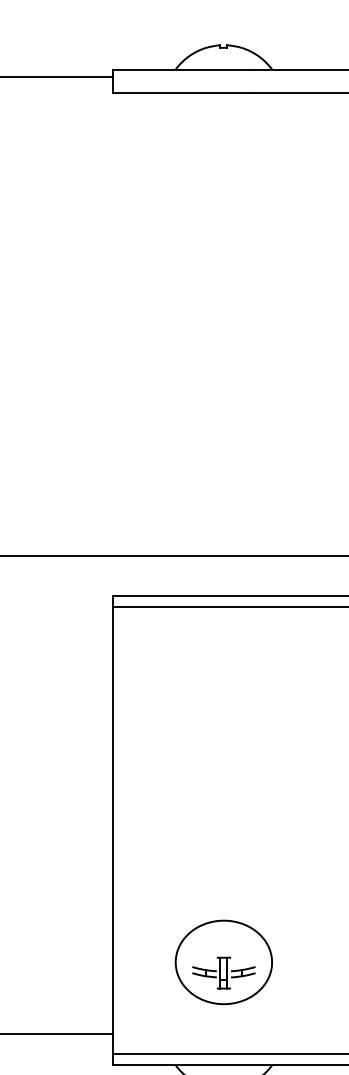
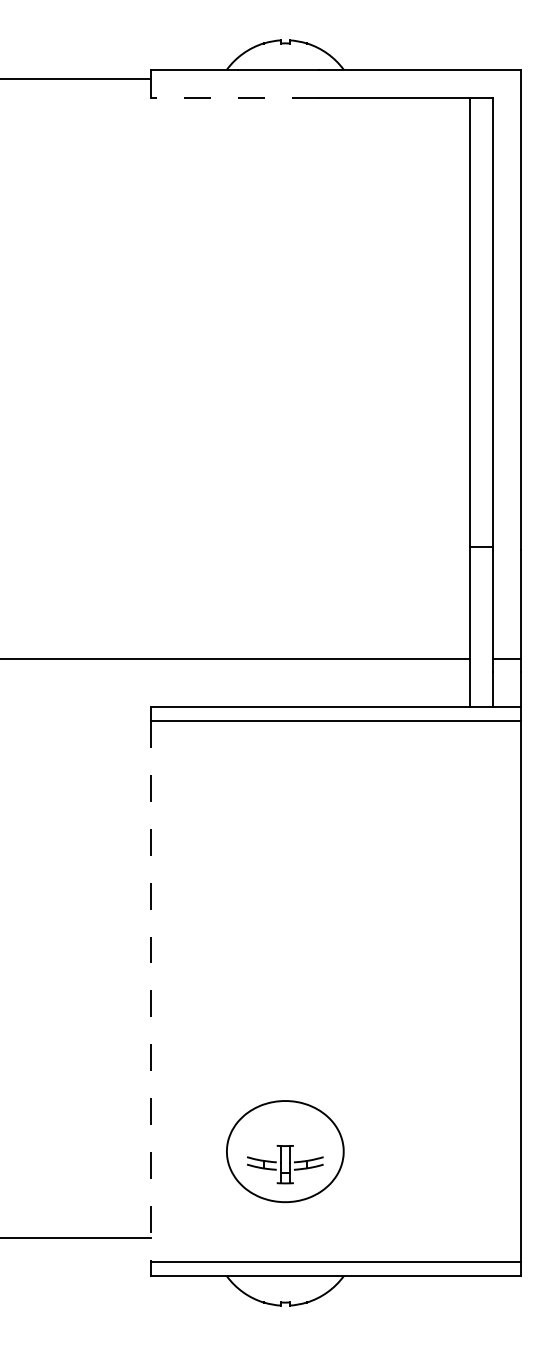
line: (181, 93) -> (234, 98), solid -> dashed
line: (112, 831) -> (150, 992), solid -> dashed

